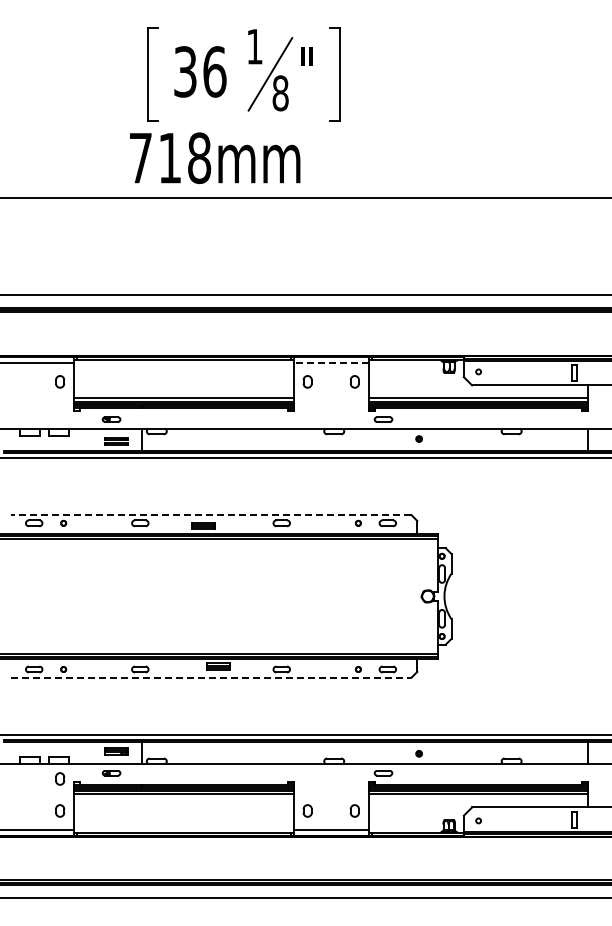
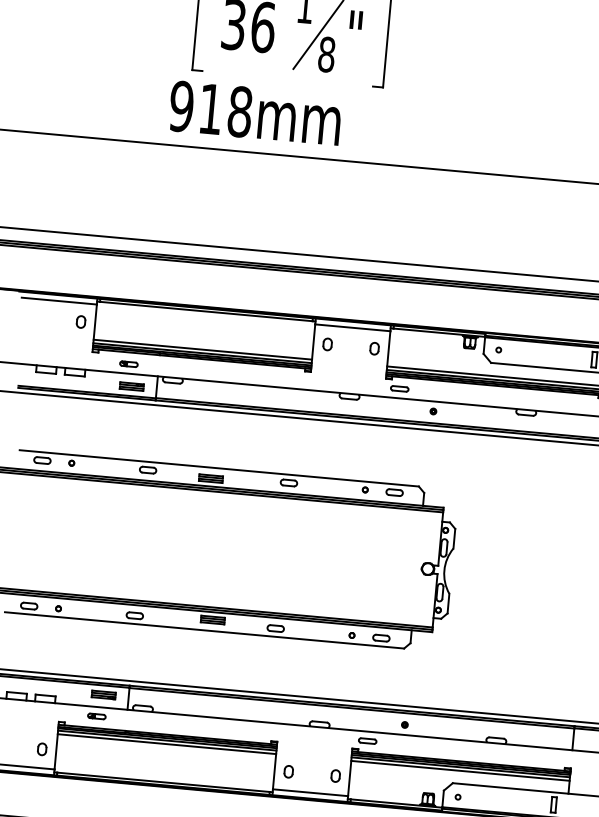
text: (140, 158) -> (181, 106), 718mm -> 918mm
line: (331, 363) -> (352, 328), dashed -> solid
line: (210, 515) -> (218, 468), dashed -> solid
line: (211, 677) -> (205, 630), dashed -> solid
part: (60, 778) -> (45, 717), removed

